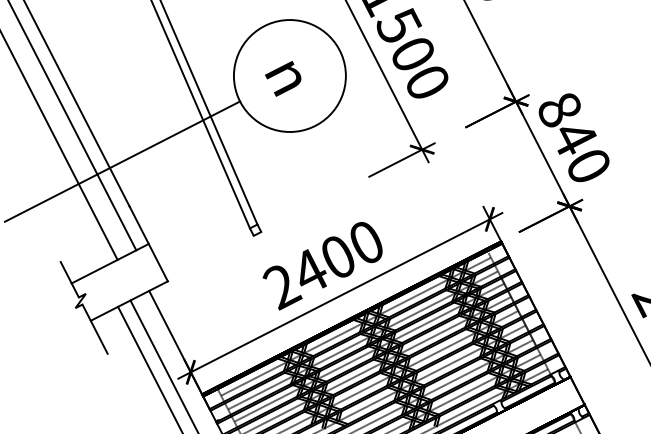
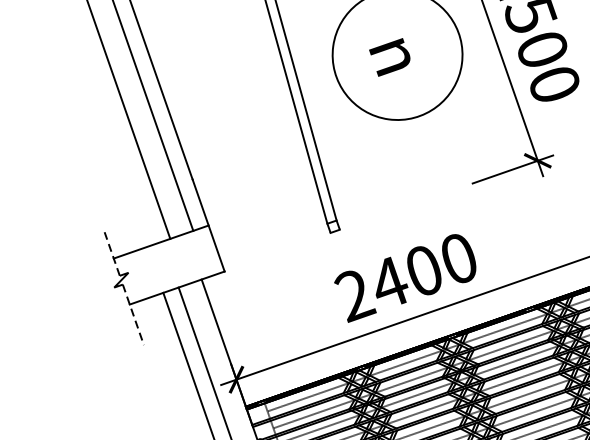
line: (122, 161) -> (191, 126), removed
line: (69, 279) -> (111, 253), solid -> dashed
line: (95, 329) -> (133, 315), solid -> dashed

